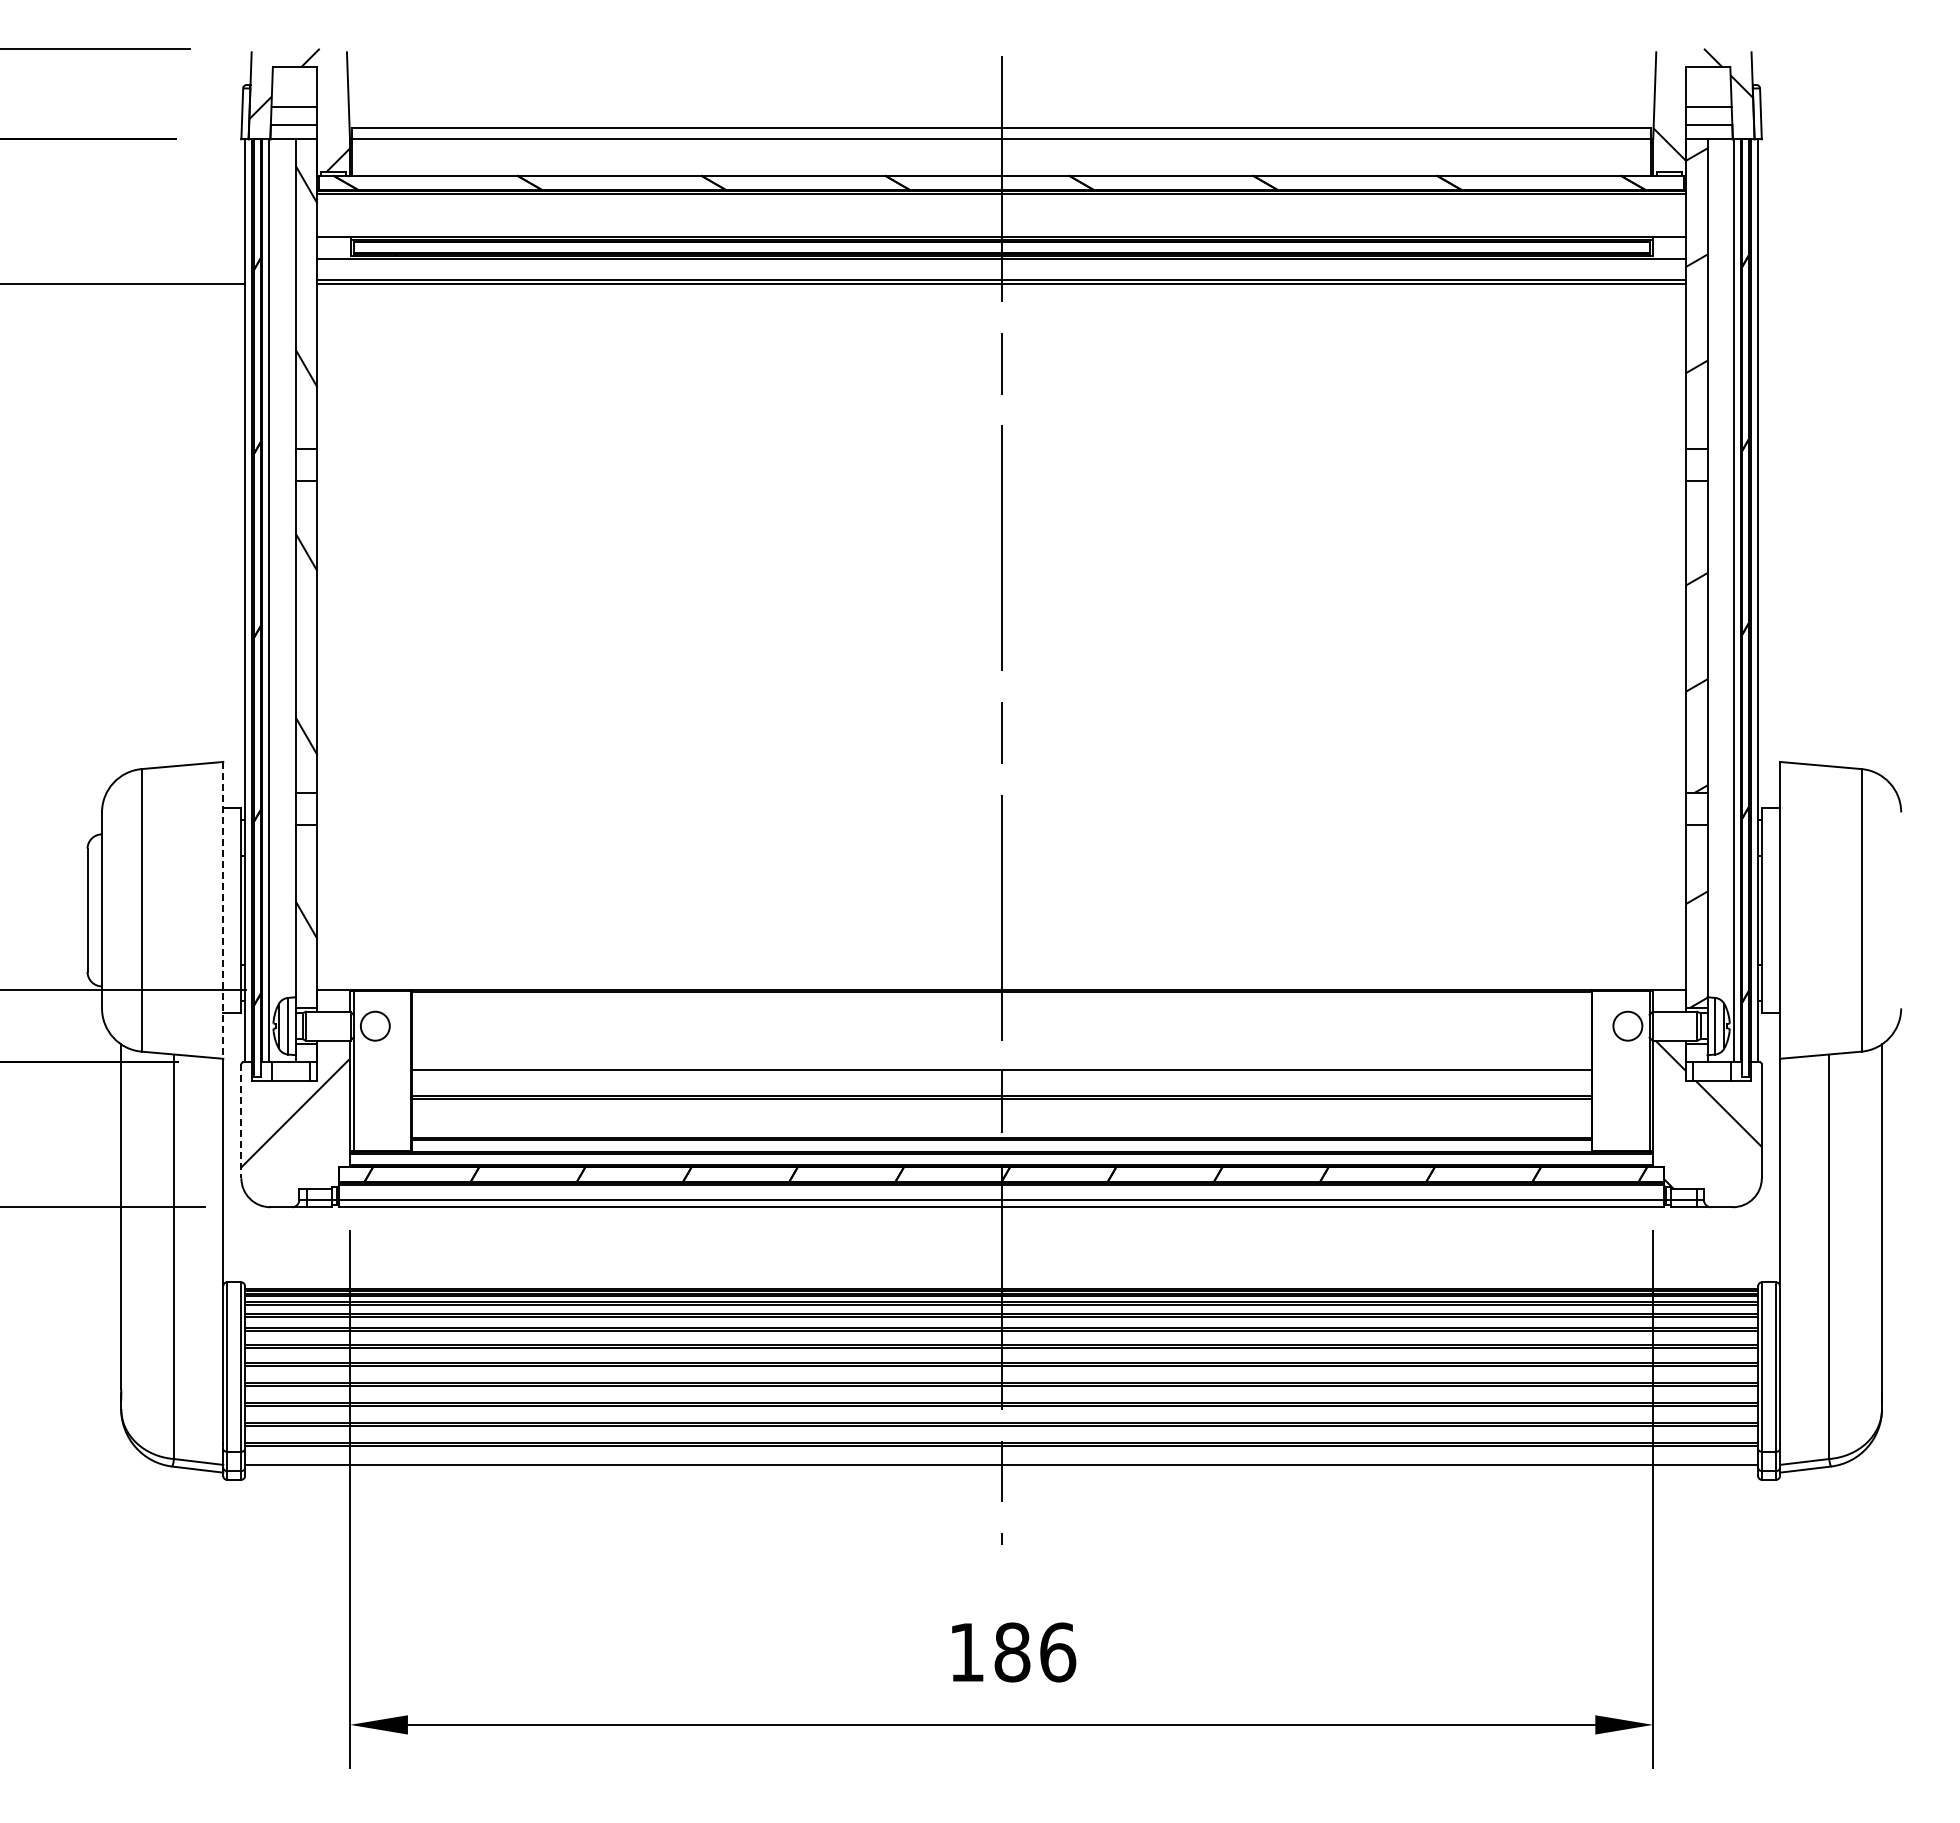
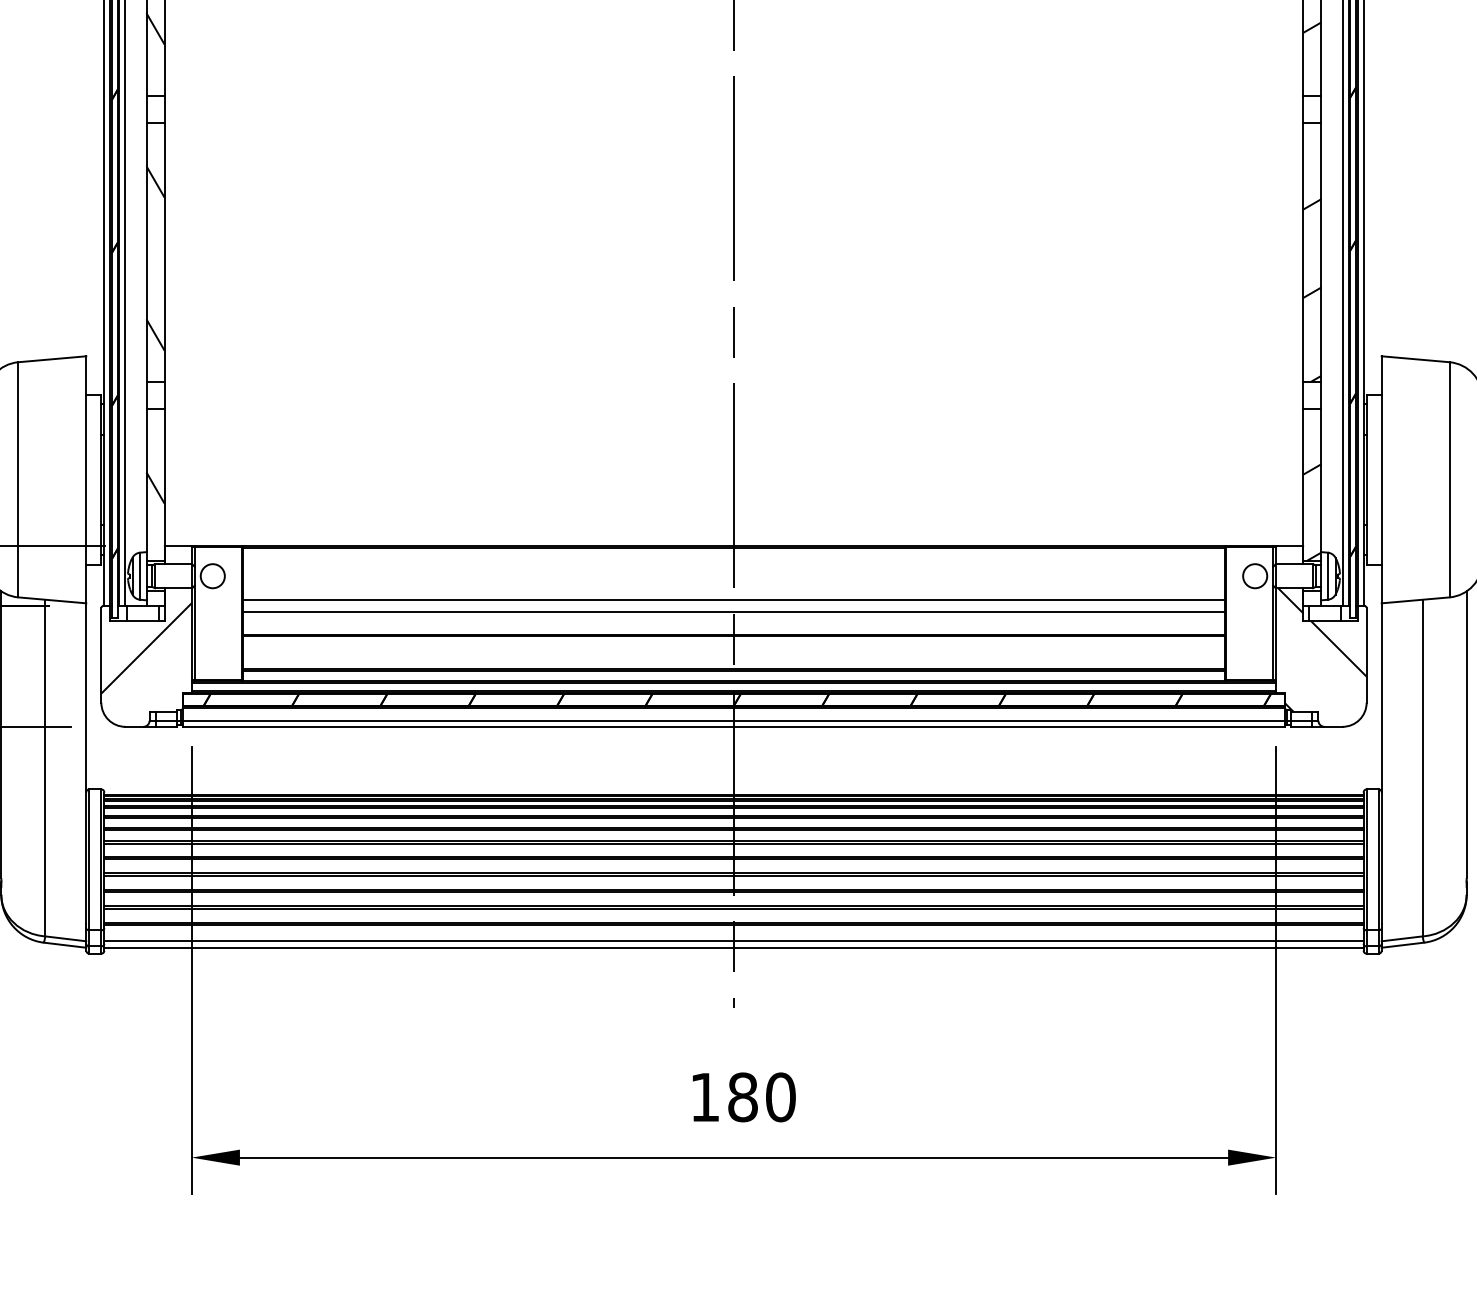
line: (223, 910) -> (86, 479), dashed -> solid
line: (1001, 1055) -> (733, 600), added
line: (241, 1121) -> (101, 655), dashed -> solid
line: (1001, 1472) -> (733, 947), added
text: (1058, 1652) -> (781, 1097), 186 -> 180

